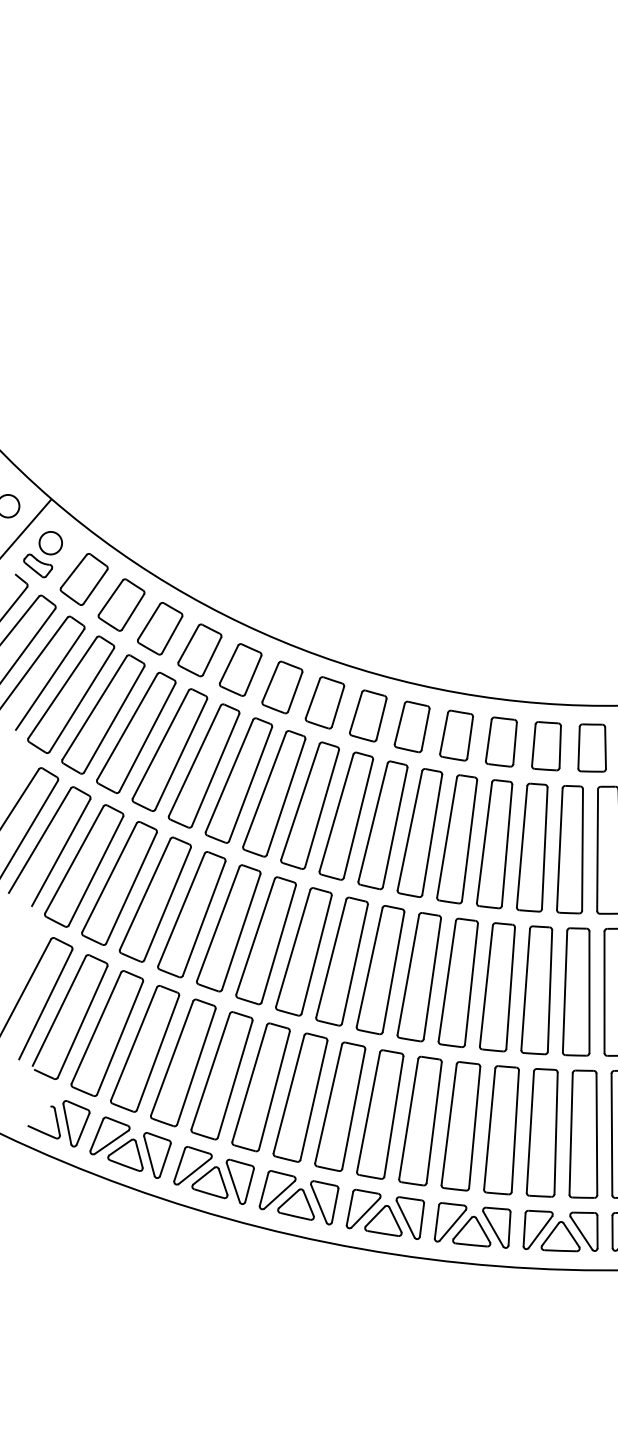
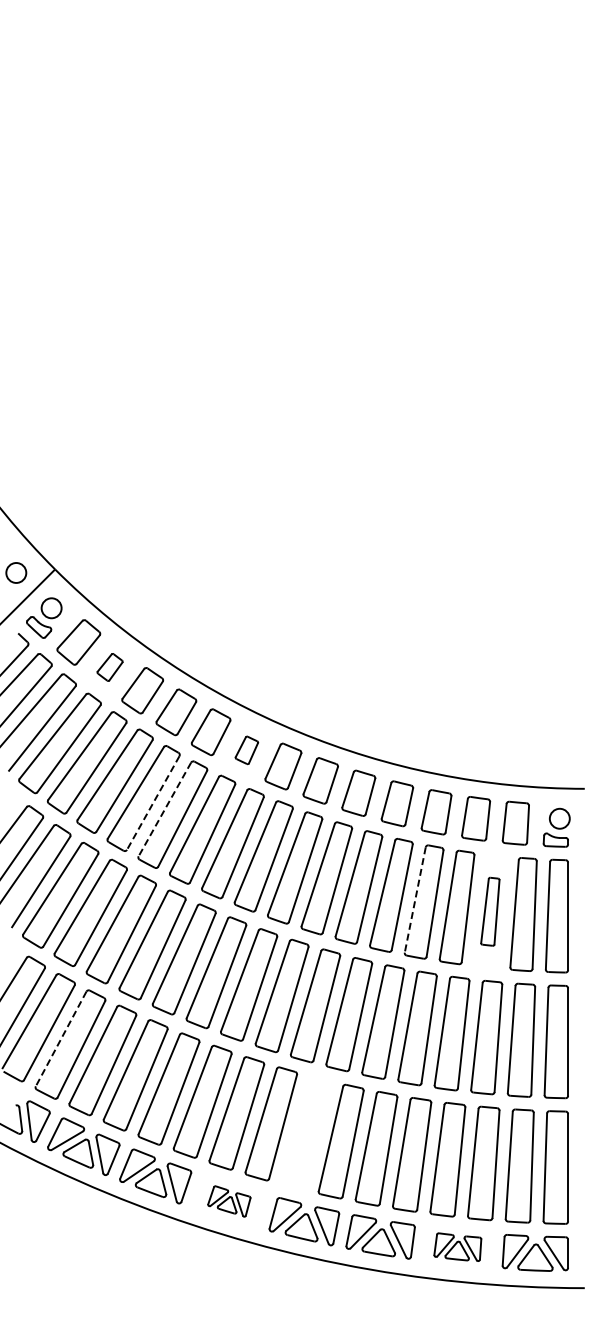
part: (120, 605) -> (109, 667), size x0.6
part: (282, 687) -> (246, 750), size x0.6
line: (181, 755) -> (153, 803), solid -> dashed
line: (194, 760) -> (164, 809), solid -> dashed
line: (484, 843) -> (415, 900), solid -> dashed
part: (570, 849) -> (490, 911), size x0.6
line: (96, 1027) -> (61, 1038), solid -> dashed
part: (380, 1113) -> (306, 1132), removed
part: (299, 1197) -> (229, 1201), size x0.6
part: (560, 1230) -> (457, 1246), size x0.7

